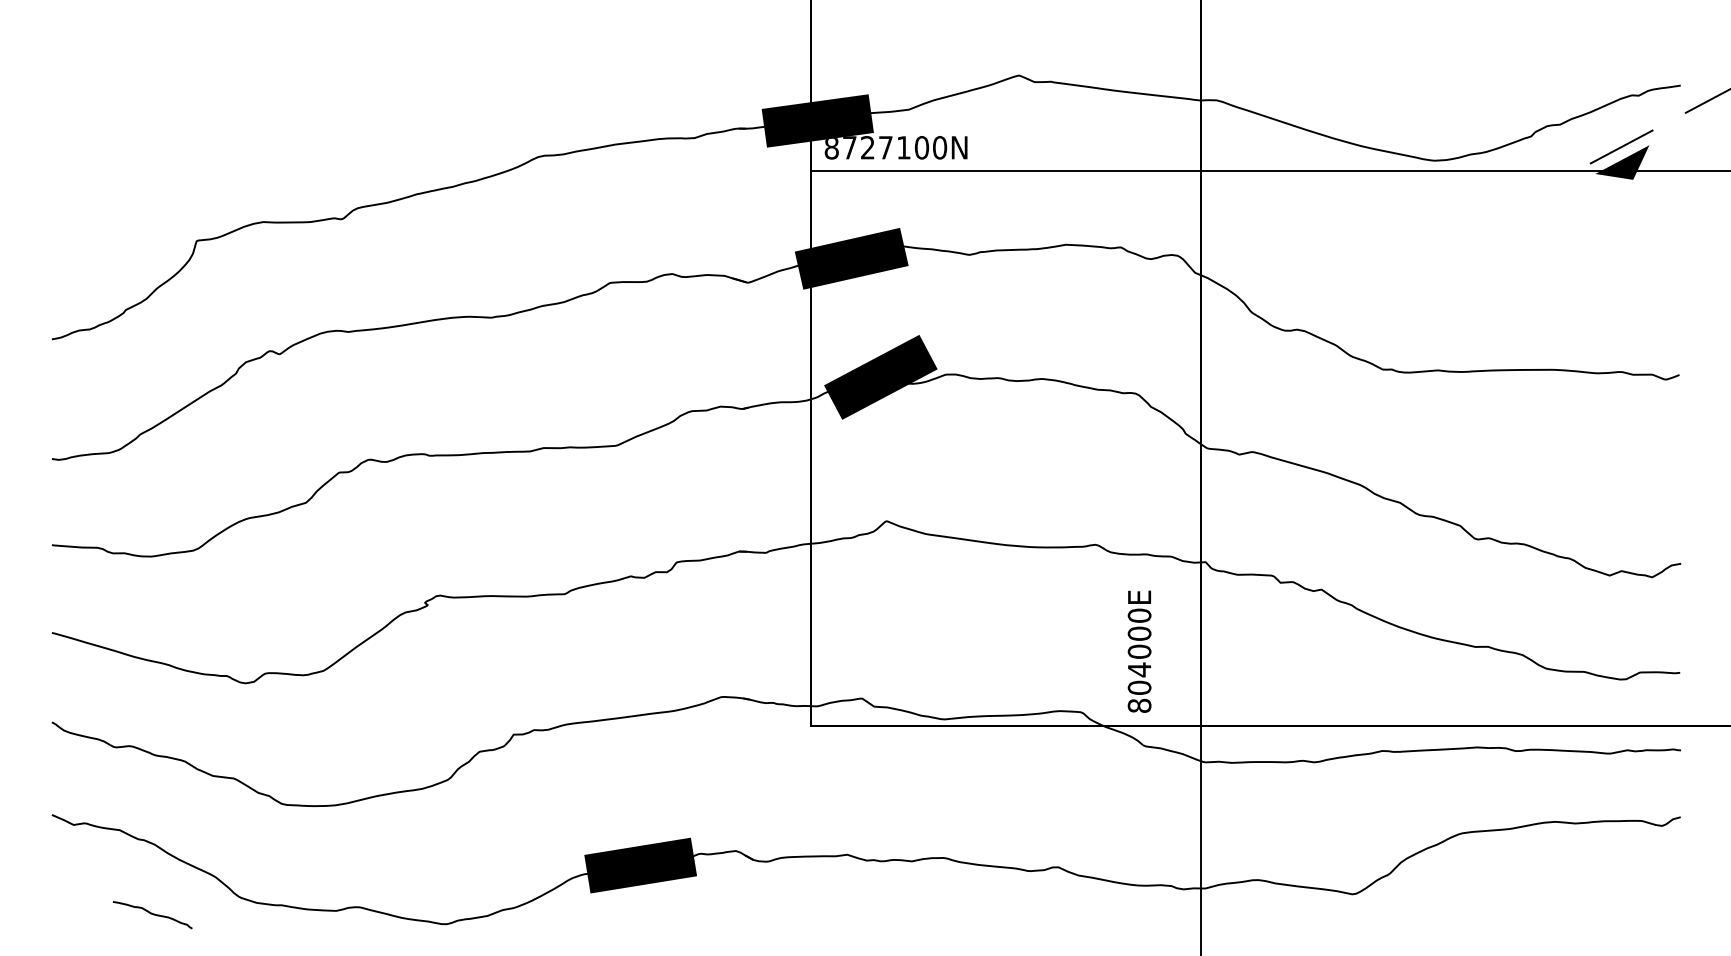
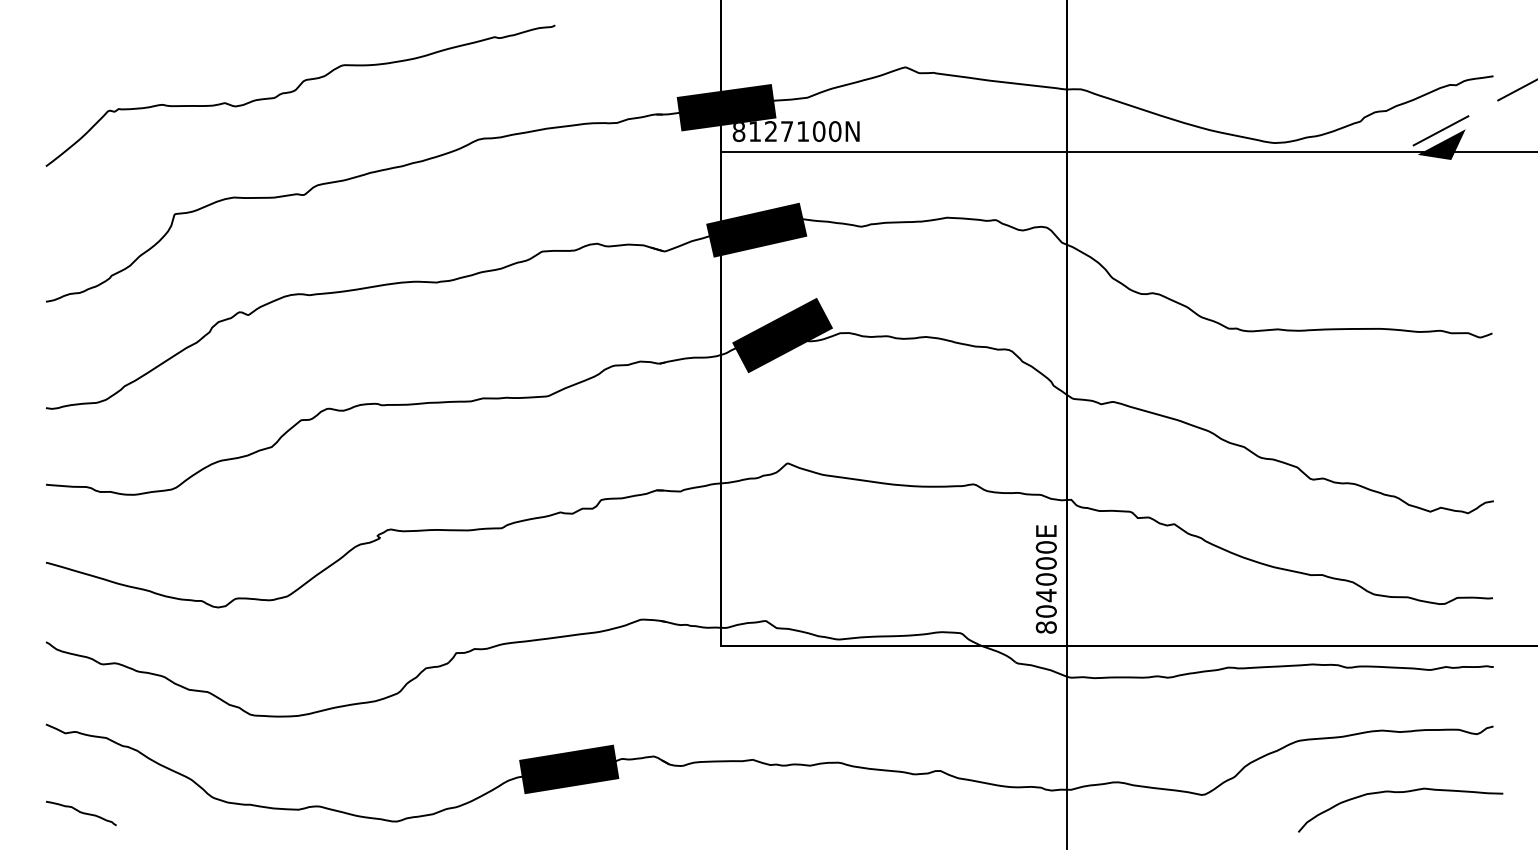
curve: (333, 101) -> (296, 90), added
text: (849, 147) -> (754, 131), 8727100N -> 8127100N
text: (1139, 651) -> (1046, 579), moved
curve: (1571, 892) -> (1396, 793), added
curve: (152, 914) -> (81, 812), moved

